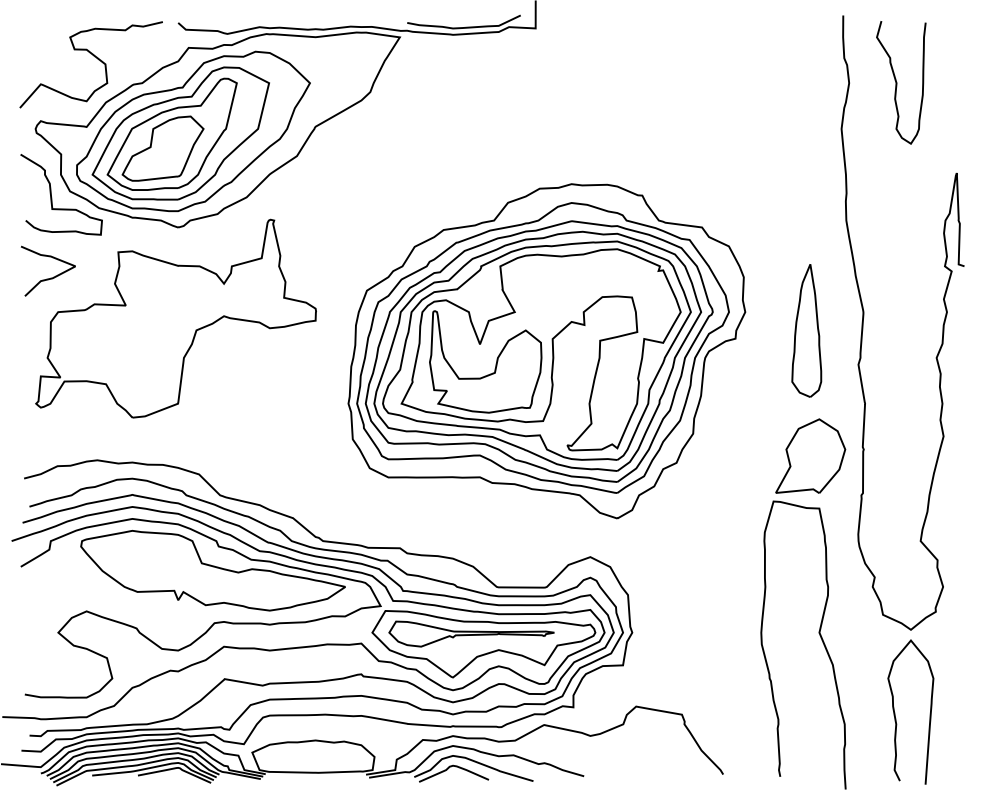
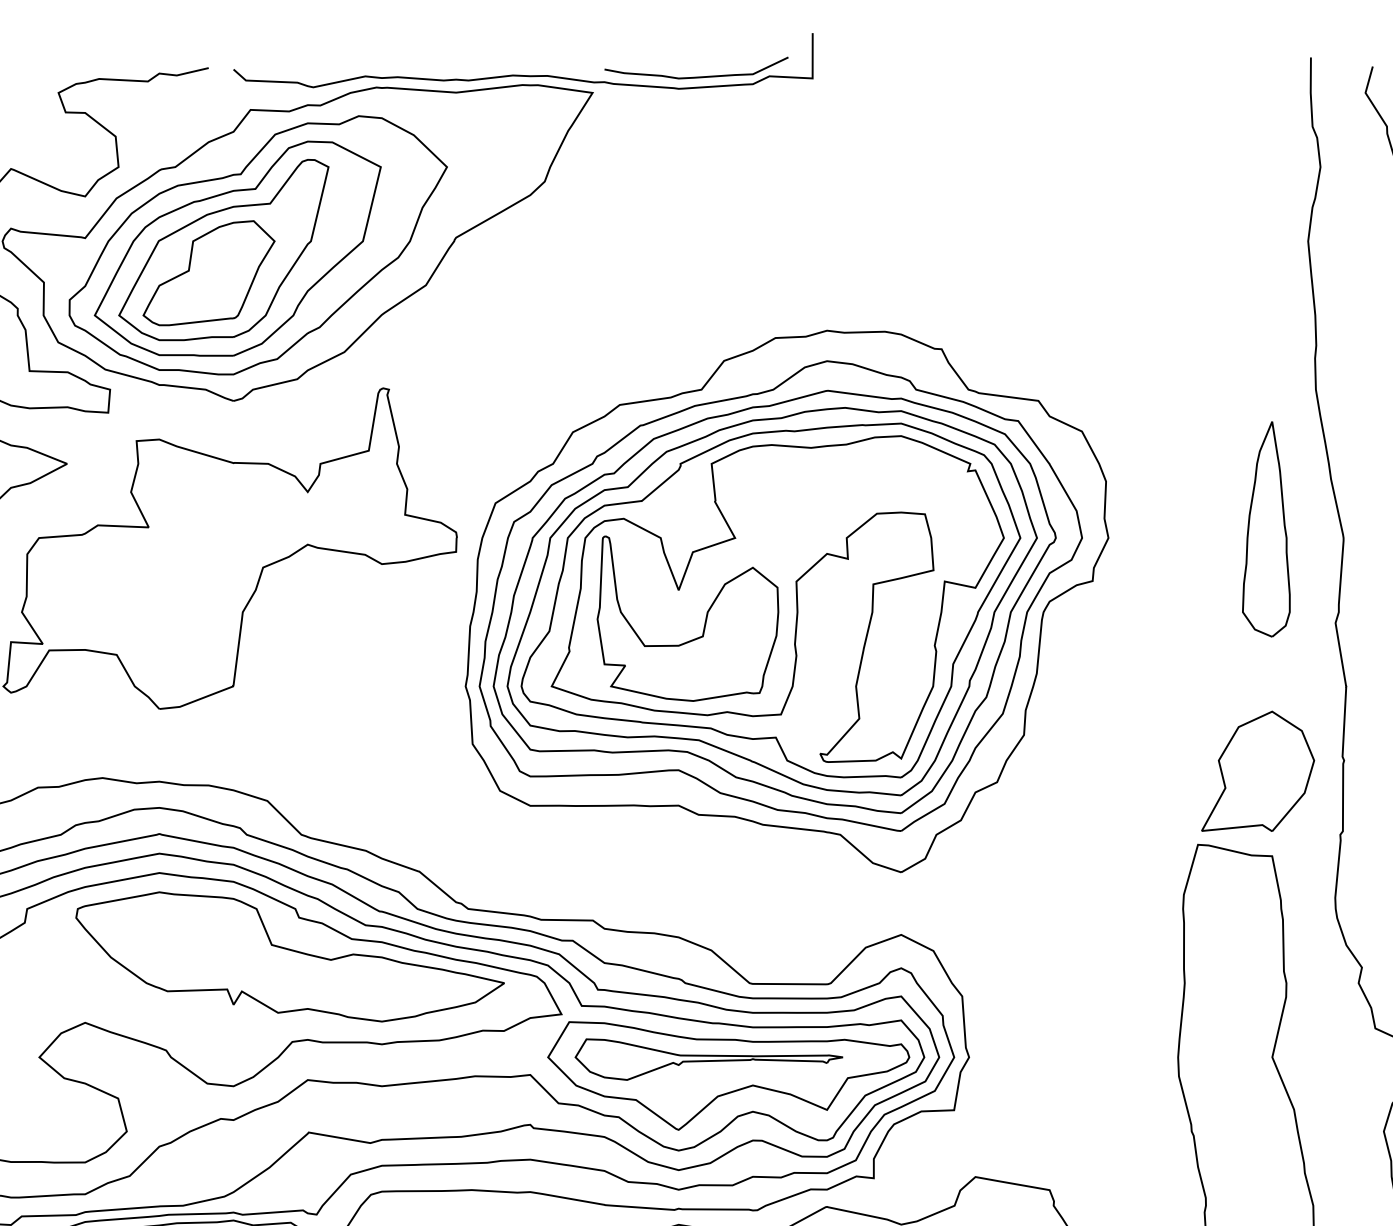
part: (806, 330) -> (1265, 528), moved
part: (546, 351) -> (786, 601), moved

